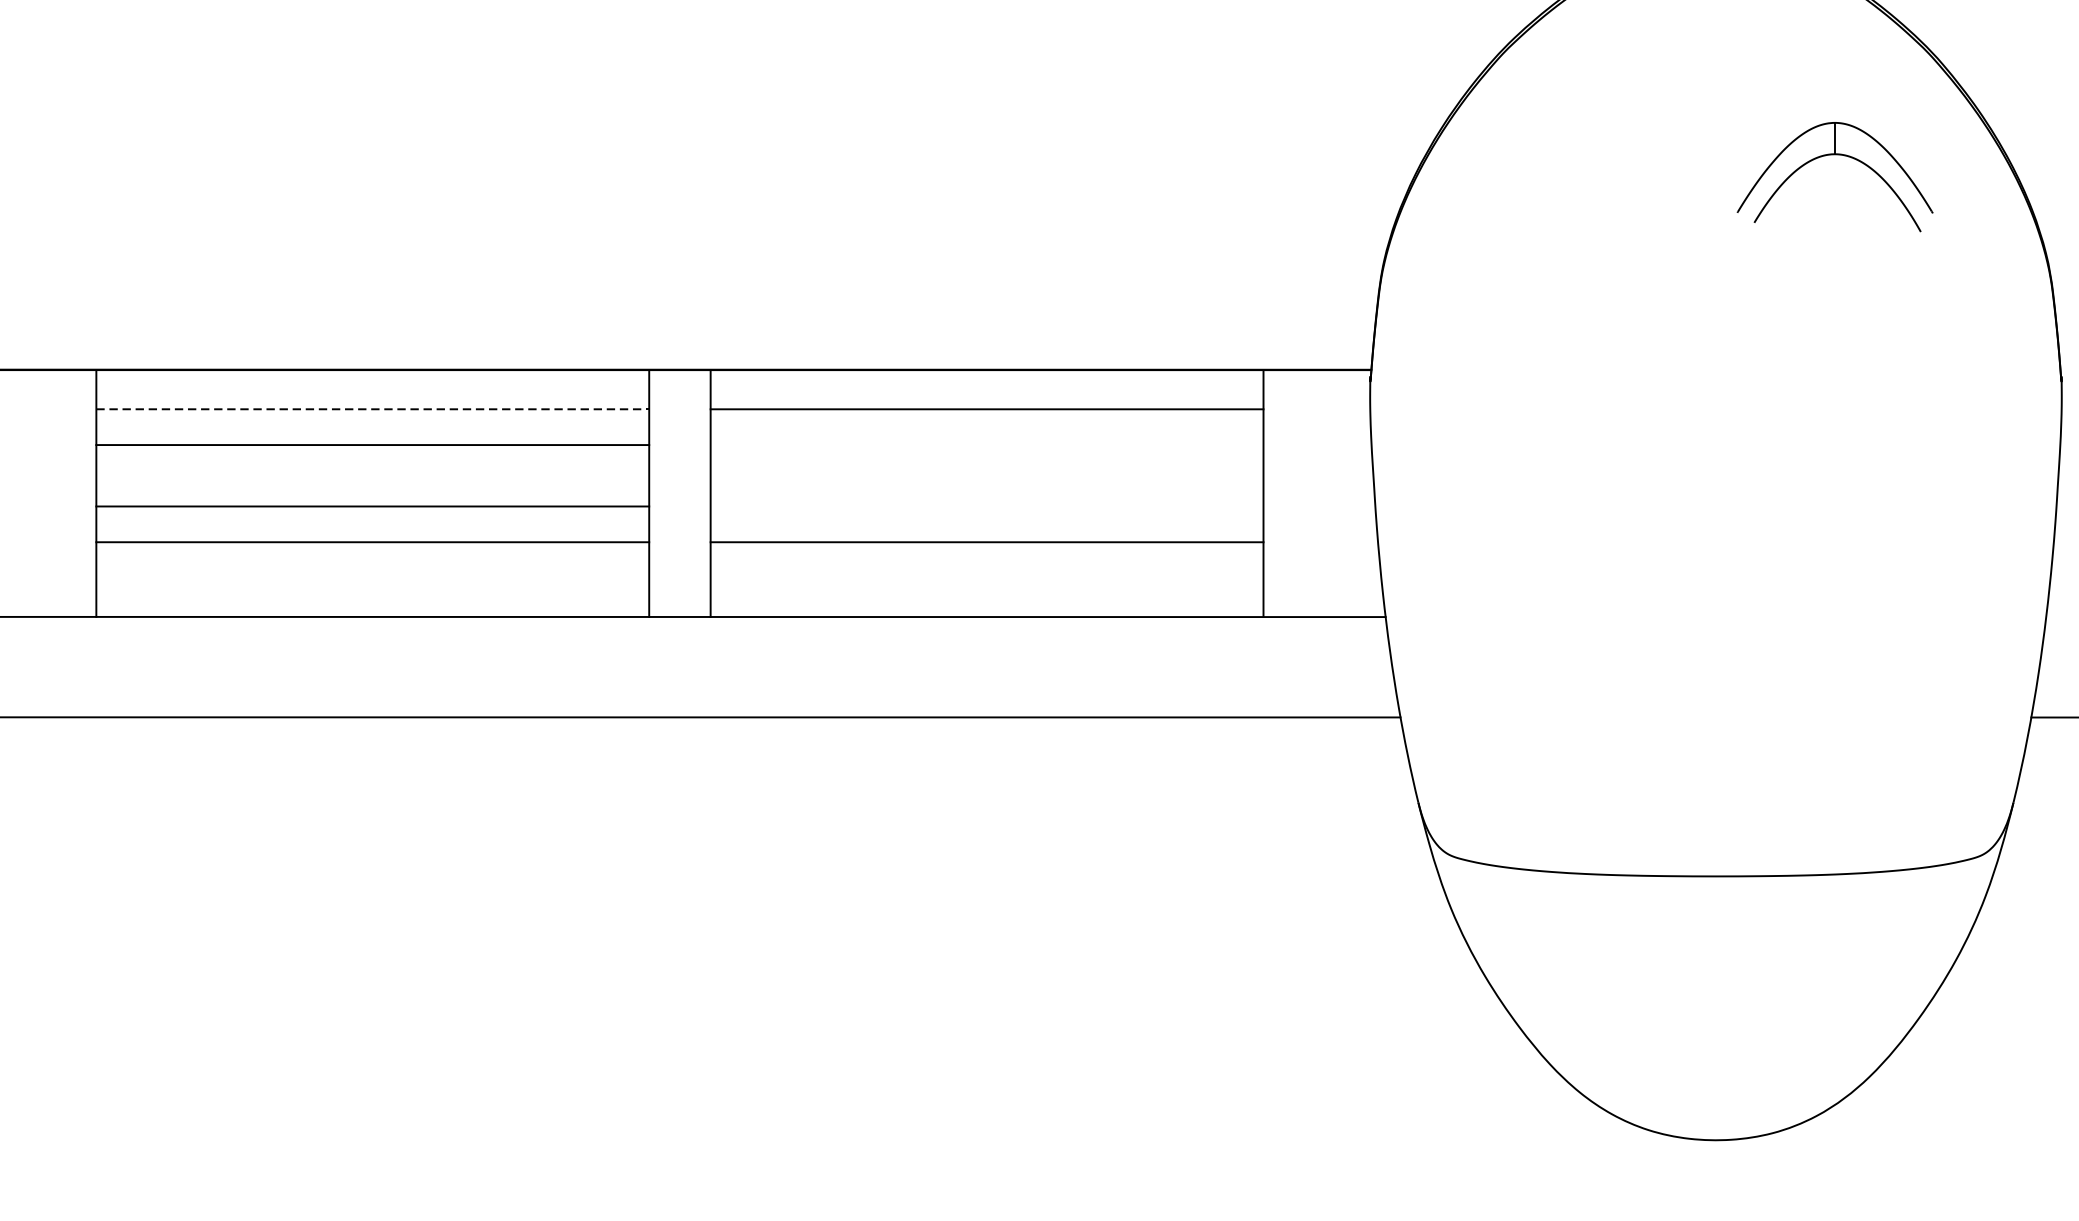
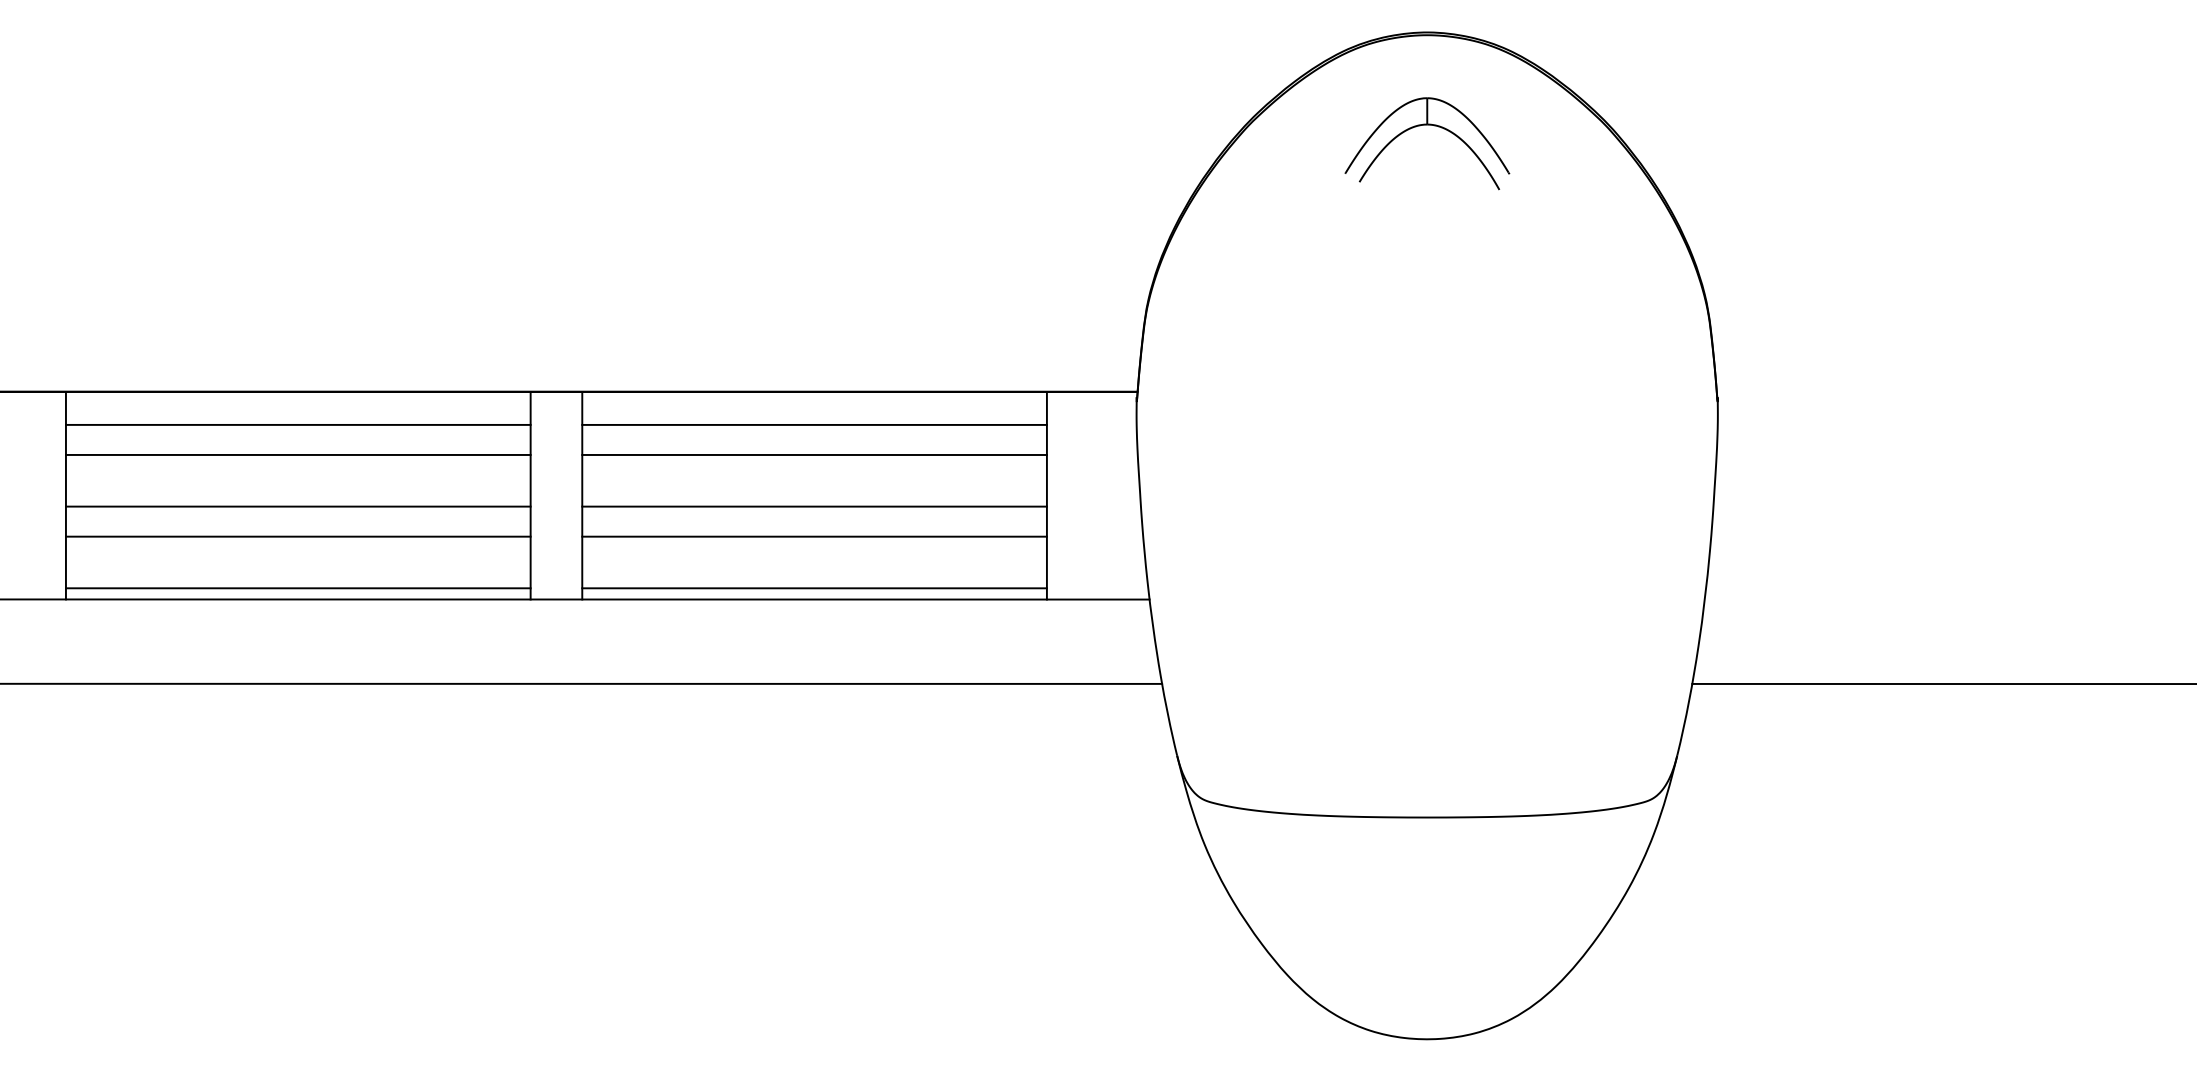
part: (1835, 155) -> (1427, 125), moved
line: (373, 408) -> (298, 424), dashed -> solid
line: (986, 444) -> (814, 454), added
line: (986, 506) -> (814, 506), added
line: (371, 603) -> (297, 588), added
line: (986, 603) -> (814, 588), added

